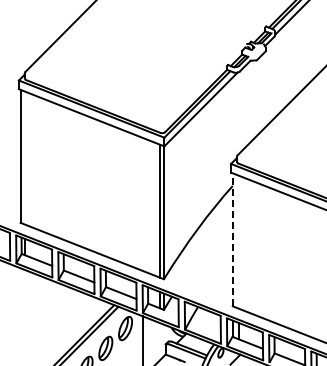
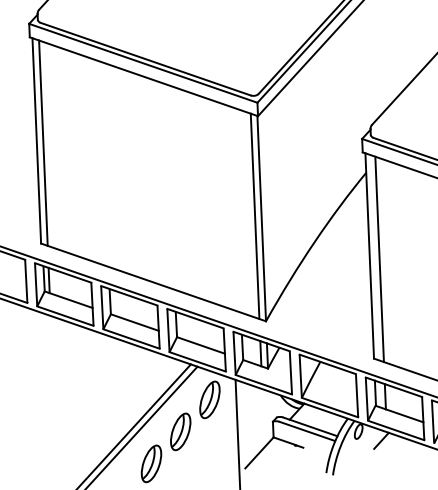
line: (24, 157) -> (42, 142), added
line: (232, 239) -> (369, 255), dashed -> solid
line: (239, 241) -> (380, 258), added

